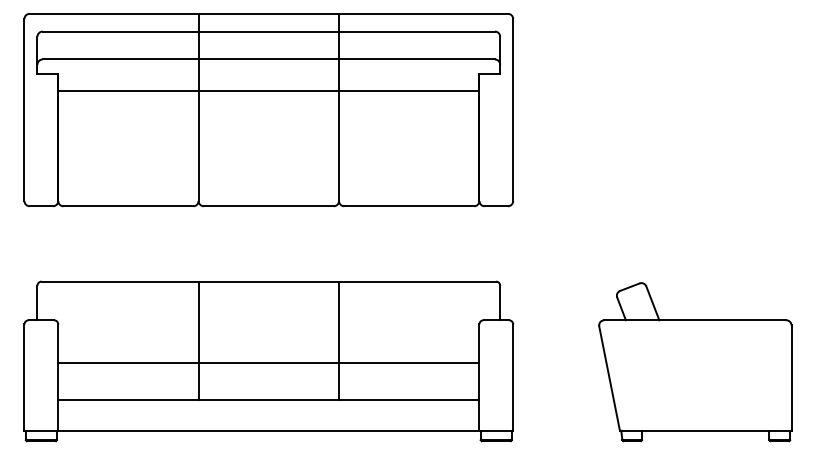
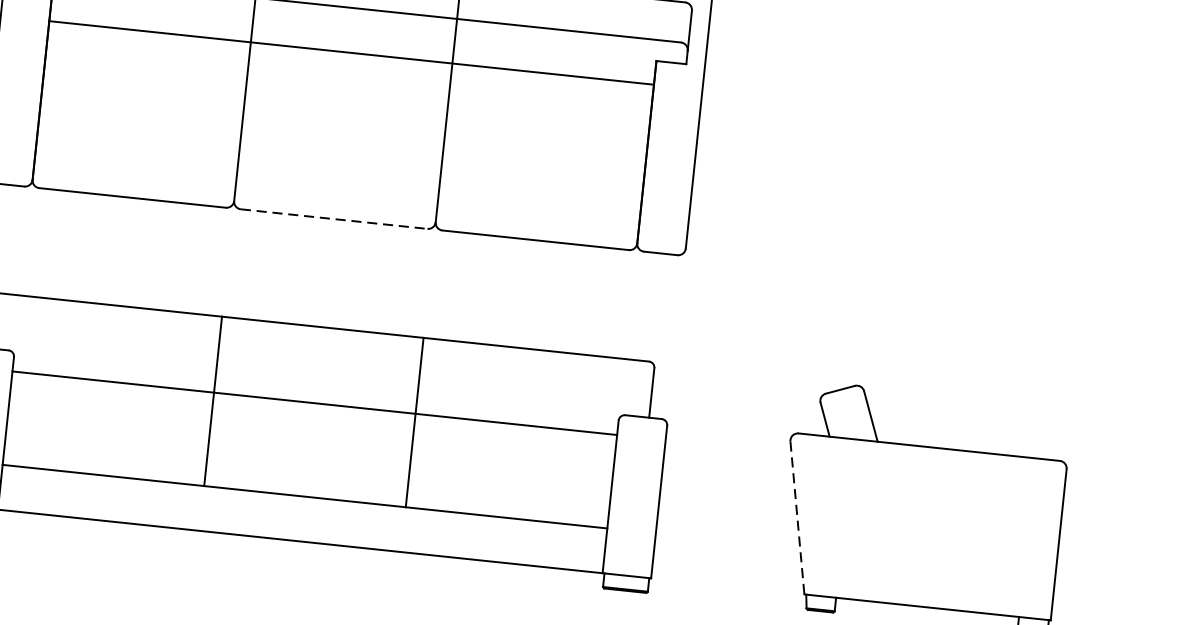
line: (268, 206) -> (333, 219), solid -> dashed
line: (268, 362) -> (314, 403), moved
line: (609, 379) -> (797, 519), solid -> dashed

